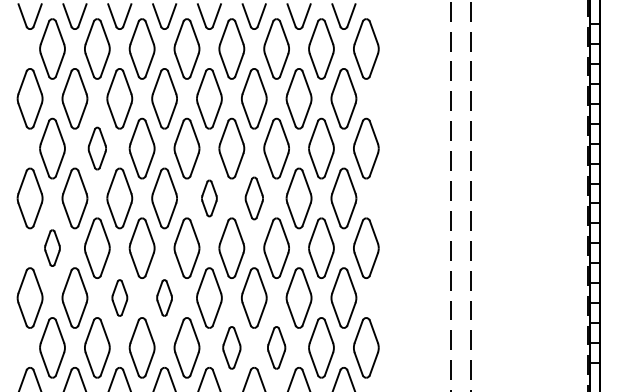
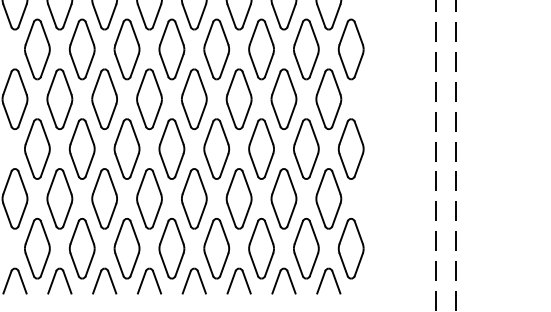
part: (97, 148) -> (82, 49), size x1.43
part: (209, 198) -> (194, 99), size x1.67
part: (254, 198) -> (239, 99), size x1.43
part: (52, 247) -> (37, 148), size x1.67
part: (119, 297) -> (104, 198), size x1.67
part: (164, 297) -> (149, 198), size x1.67
part: (231, 347) -> (216, 248), size x1.43
part: (276, 347) -> (261, 248), size x1.43

